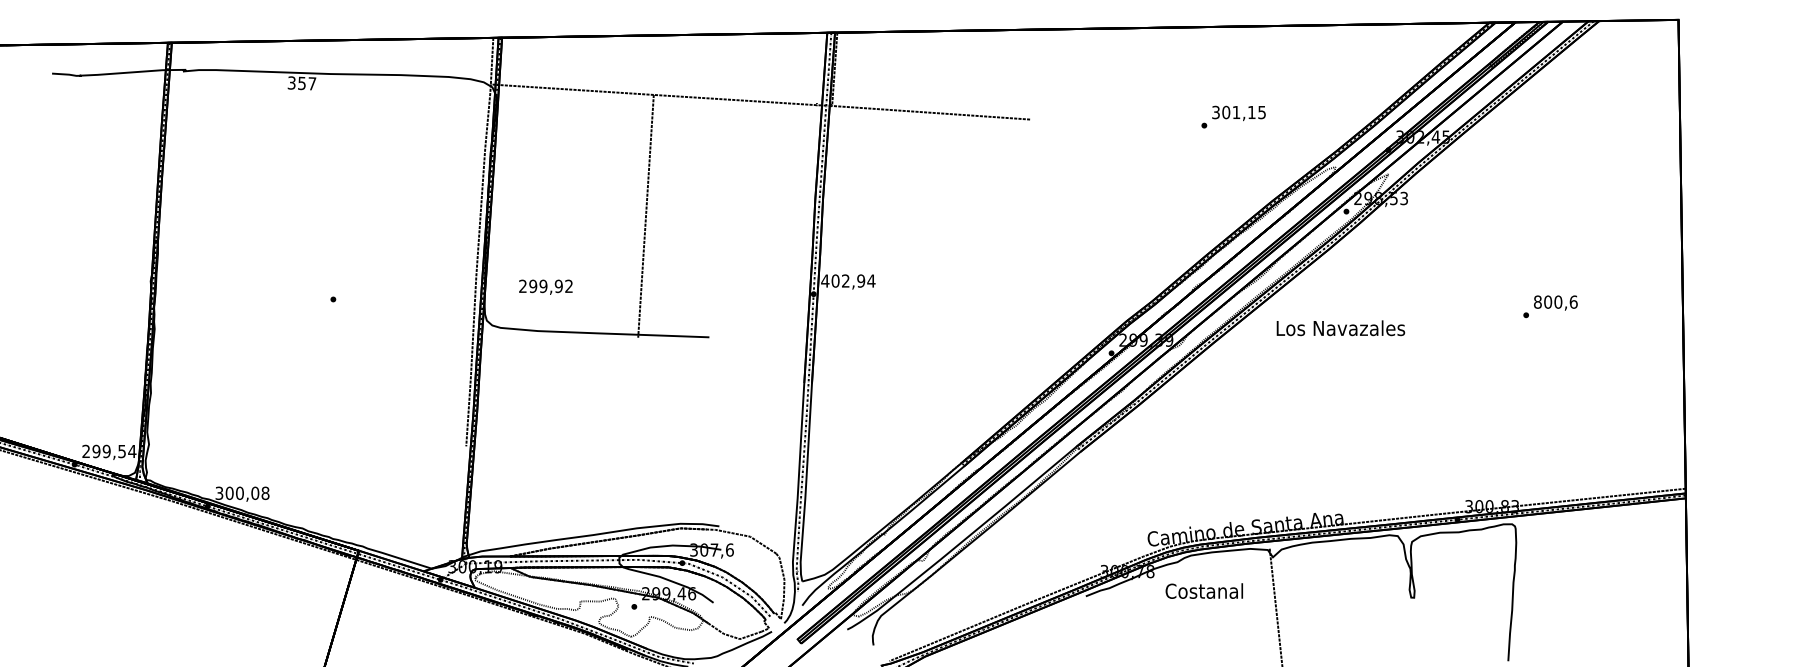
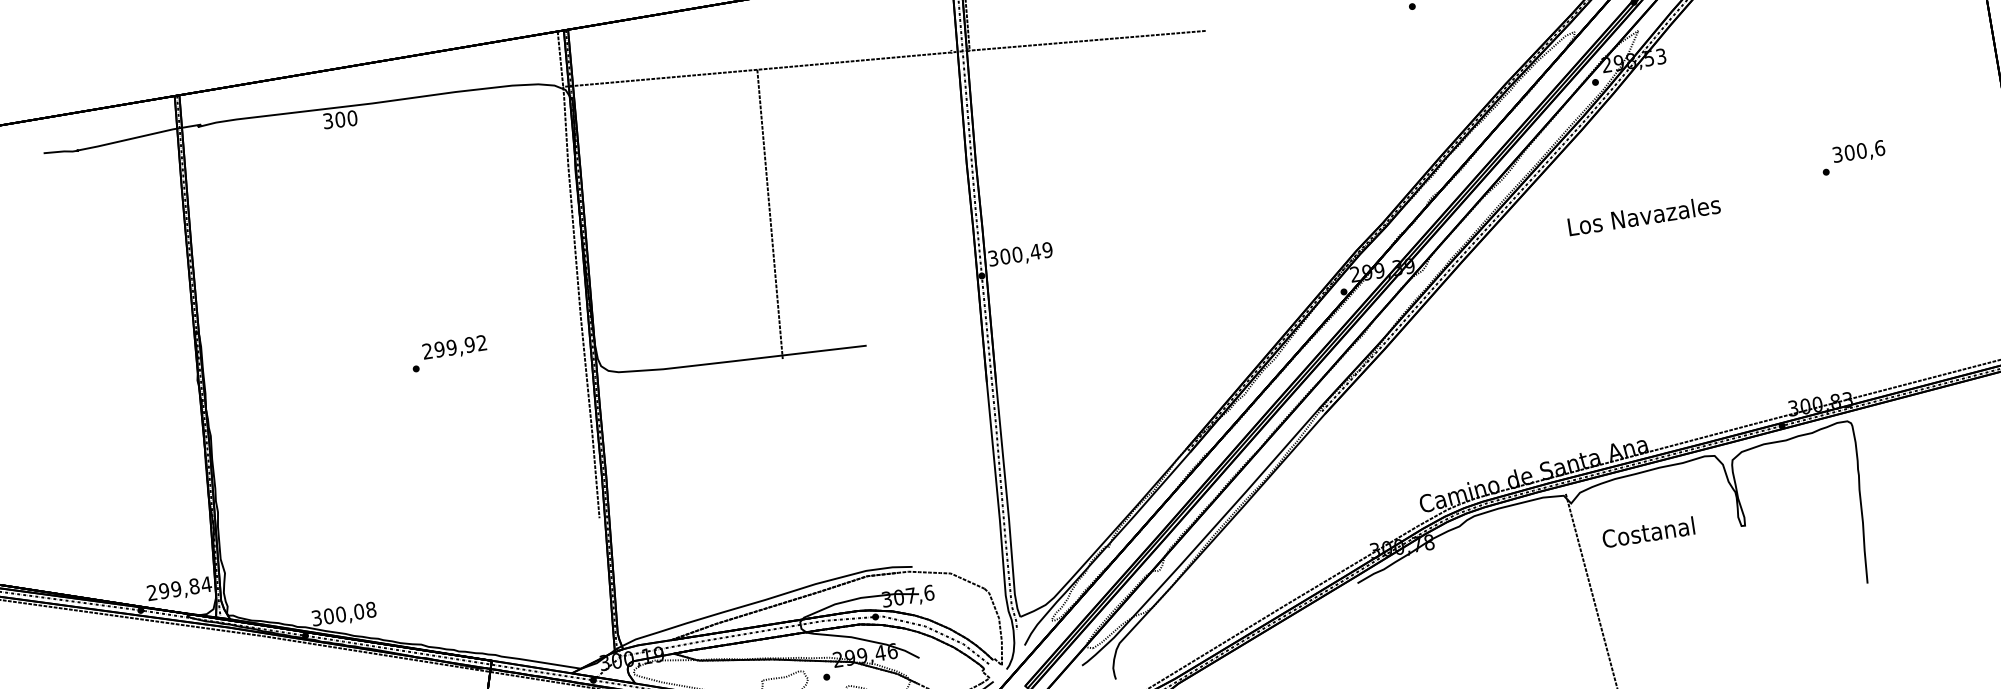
text: (307, 83) -> (346, 118), 357 -> 300
text: (848, 280) -> (1020, 253), 402,94 -> 300,49
text: (545, 286) -> (454, 347), moved
text: (1537, 301) -> (1837, 153), 800,6 -> 300,6
text: (1340, 328) -> (1643, 216), moved
text: (122, 451) -> (194, 586), 299,54 -> 299,84
text: (1203, 590) -> (1647, 531), moved

